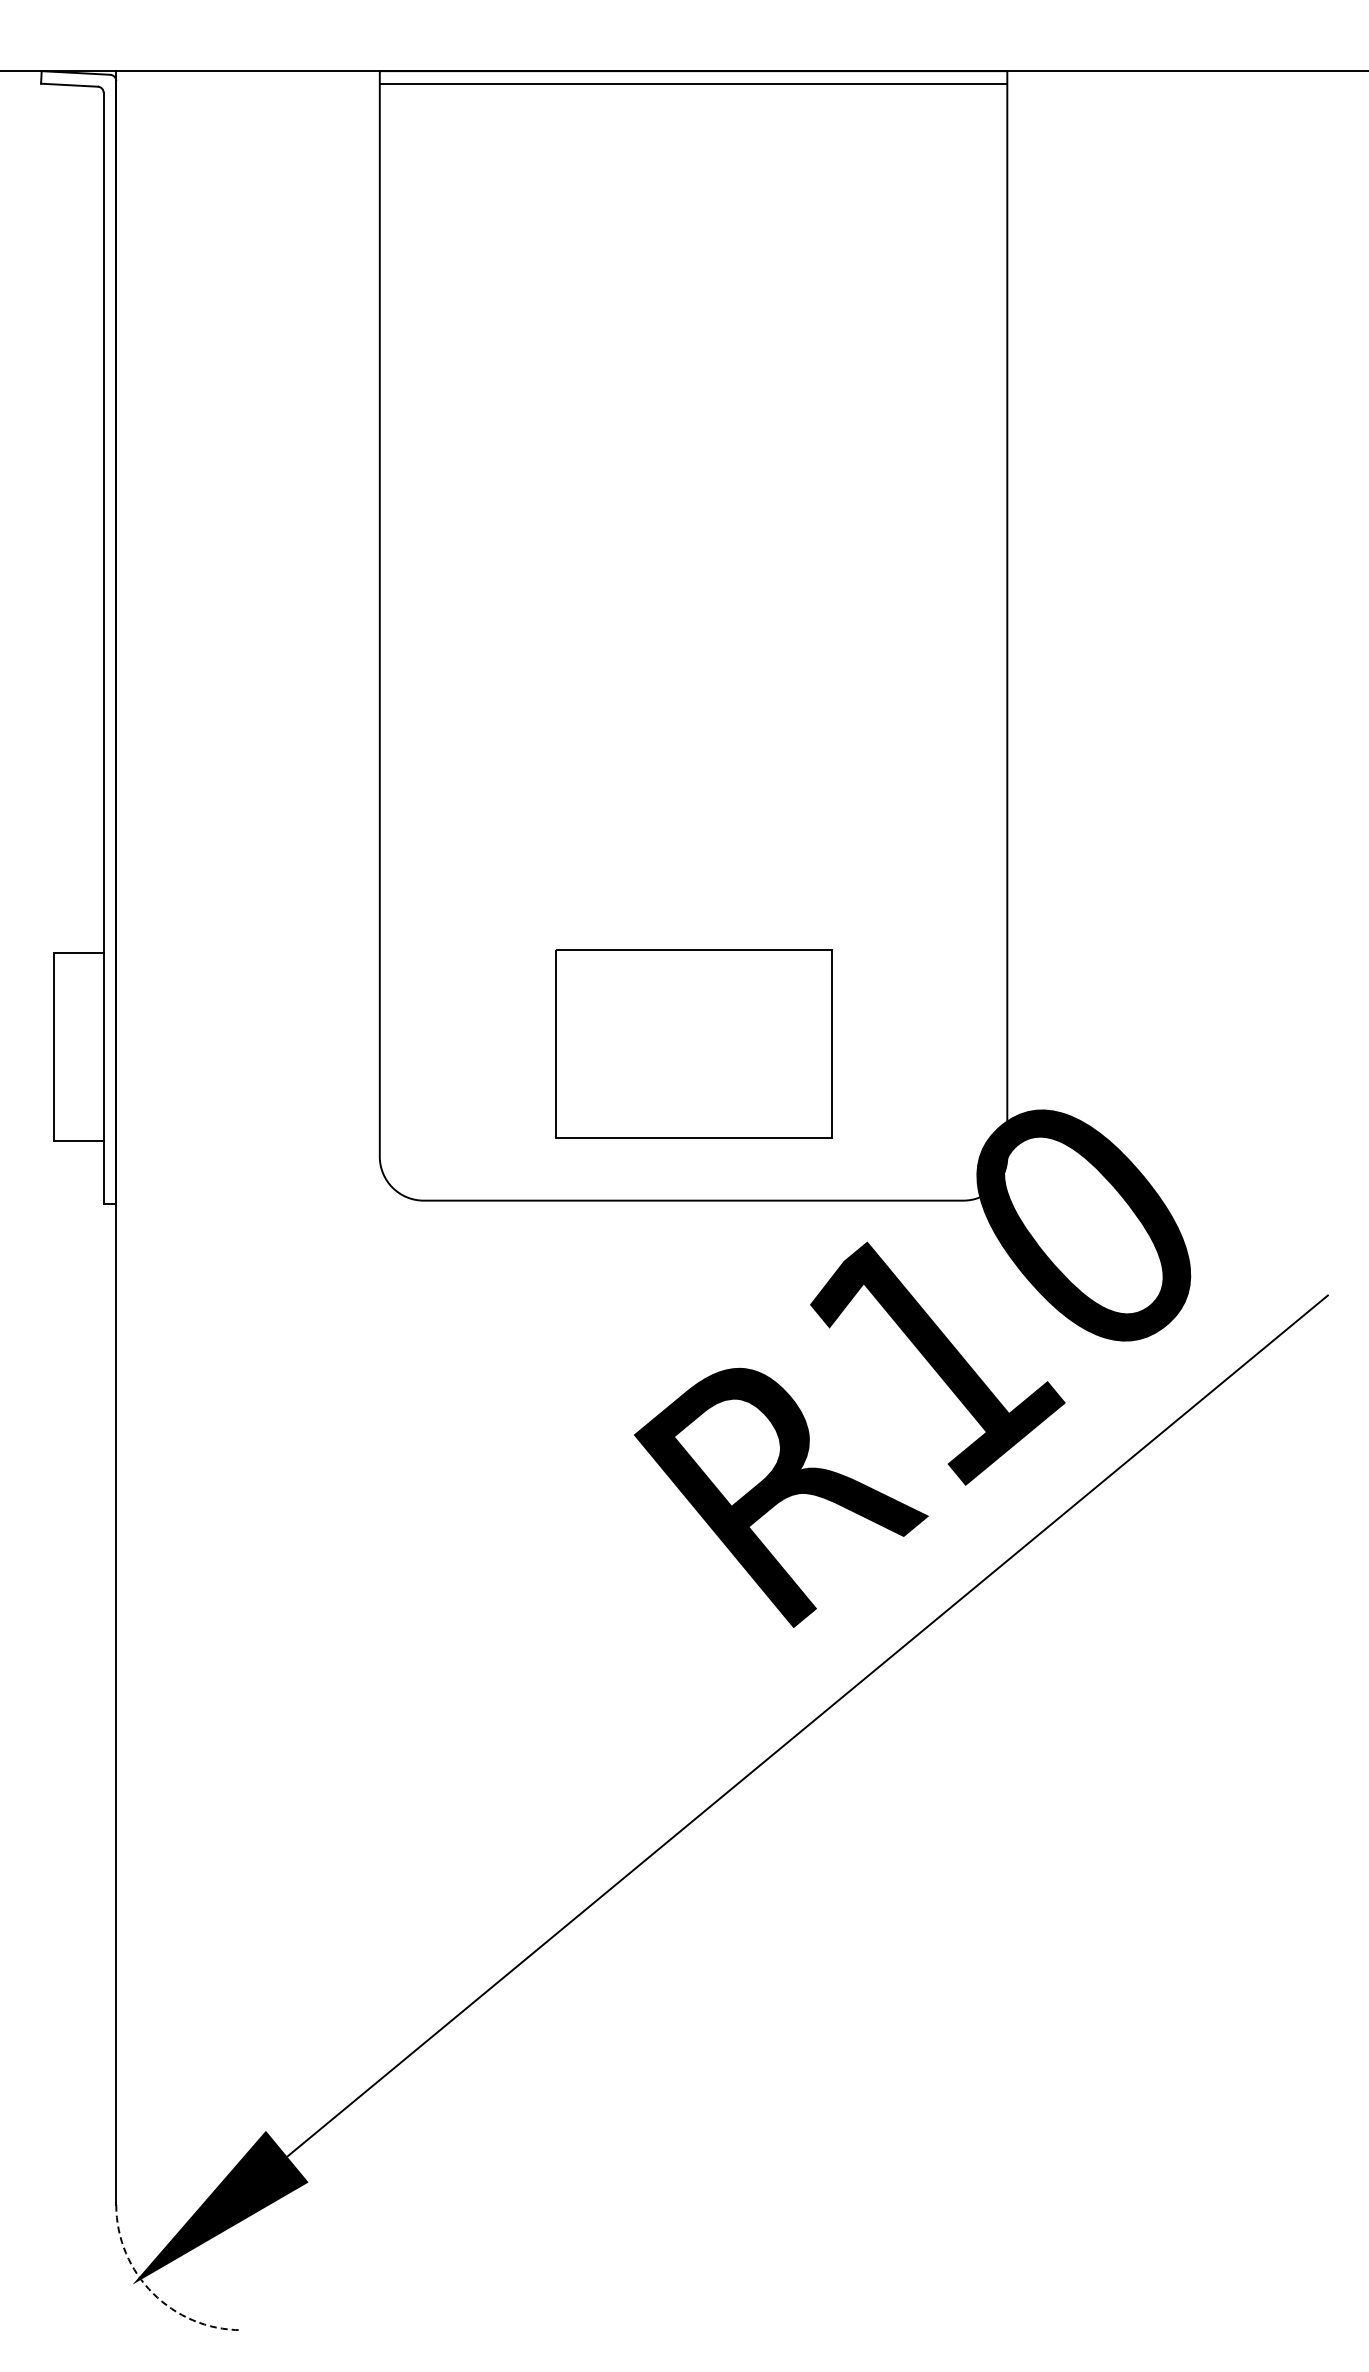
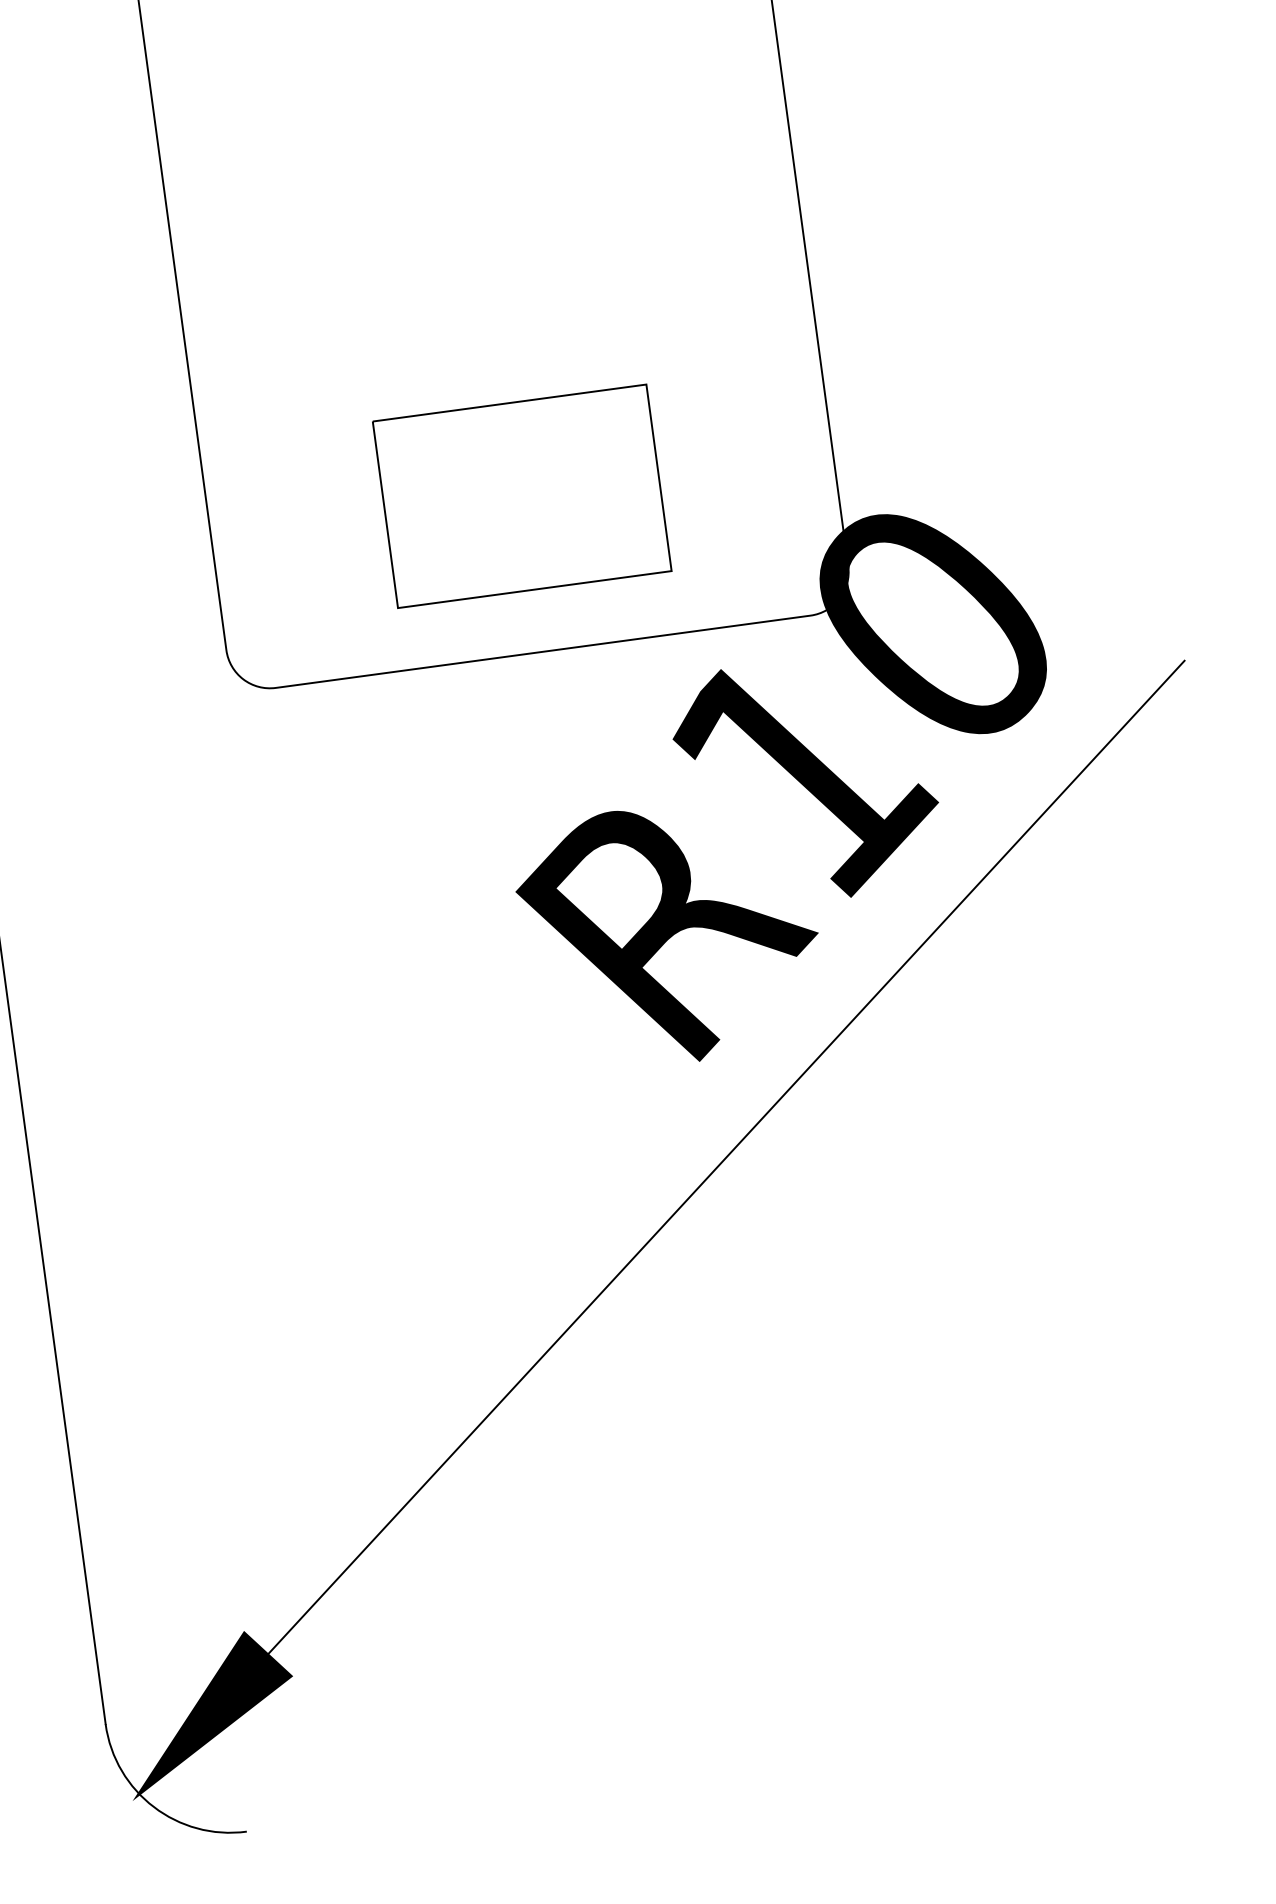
arc: (153, 2293) -> (154, 1807), dashed -> solid

